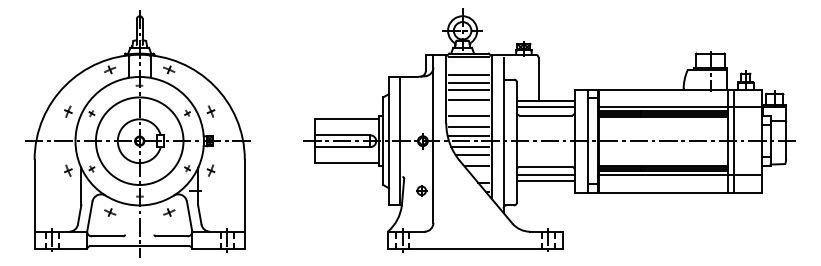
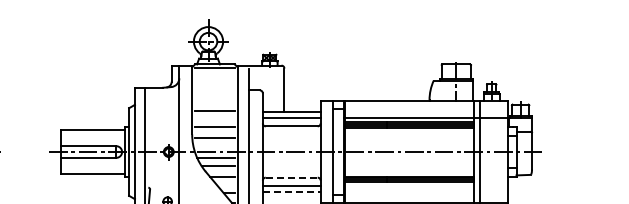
line: (468, 75) -> (214, 86), removed
line: (468, 83) -> (214, 94), removed
line: (468, 90) -> (214, 101), removed
line: (468, 135) -> (214, 146), removed
line: (545, 166) -> (291, 177), solid -> dashed
line: (679, 175) -> (425, 186), removed
line: (545, 181) -> (291, 192), solid -> dashed

